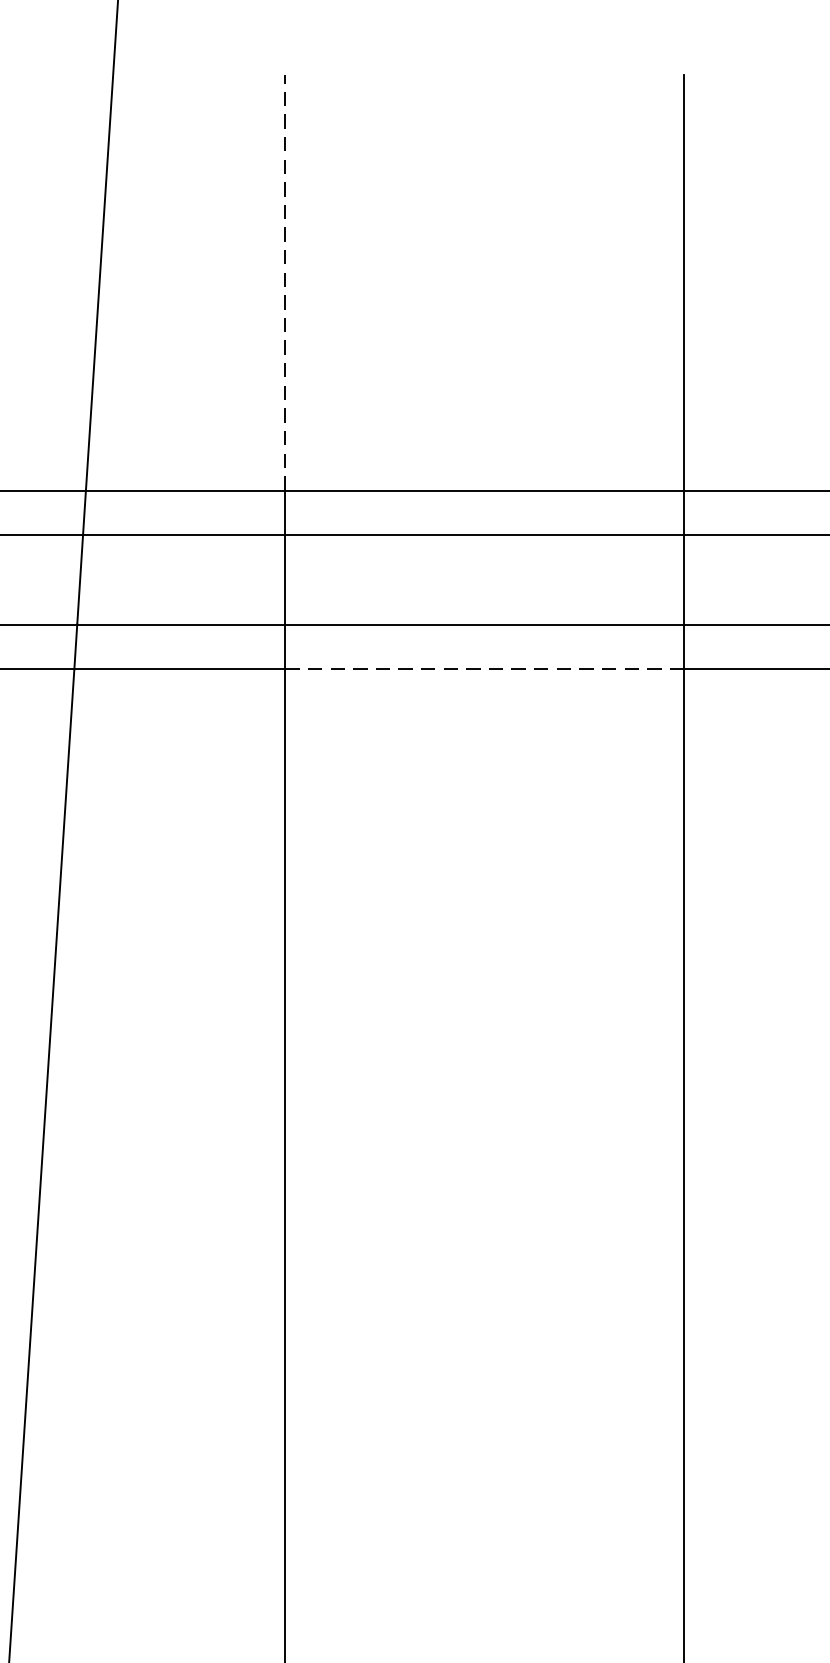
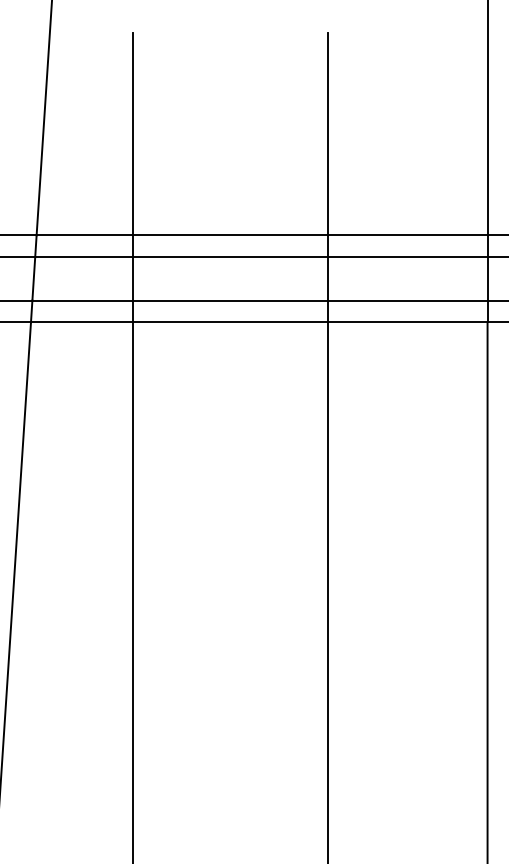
line: (285, 281) -> (133, 133), dashed -> solid
line: (484, 669) -> (230, 322), dashed -> solid

